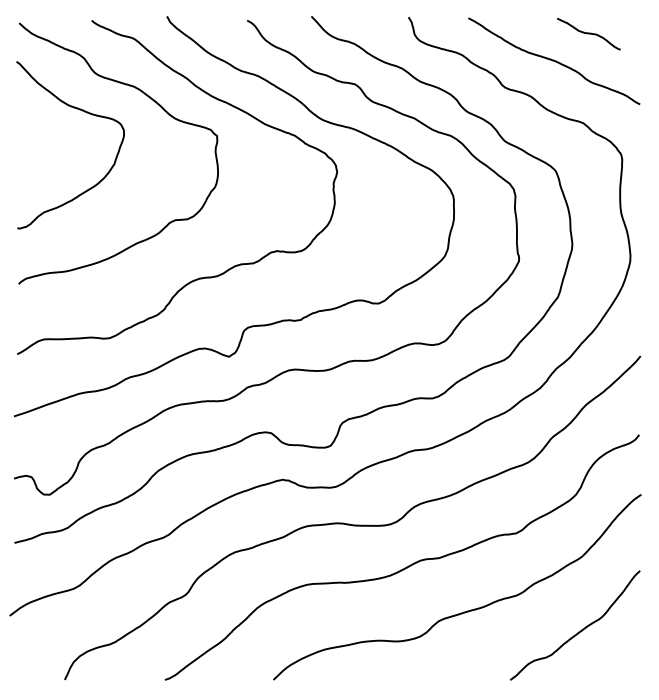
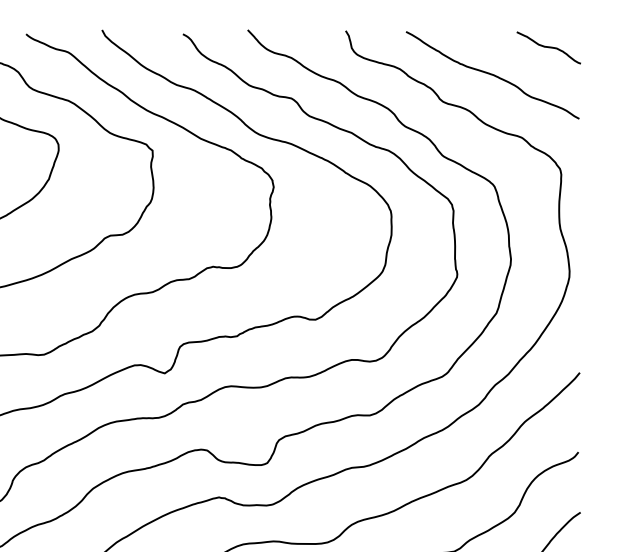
curve: (588, 33) -> (548, 47), moved

